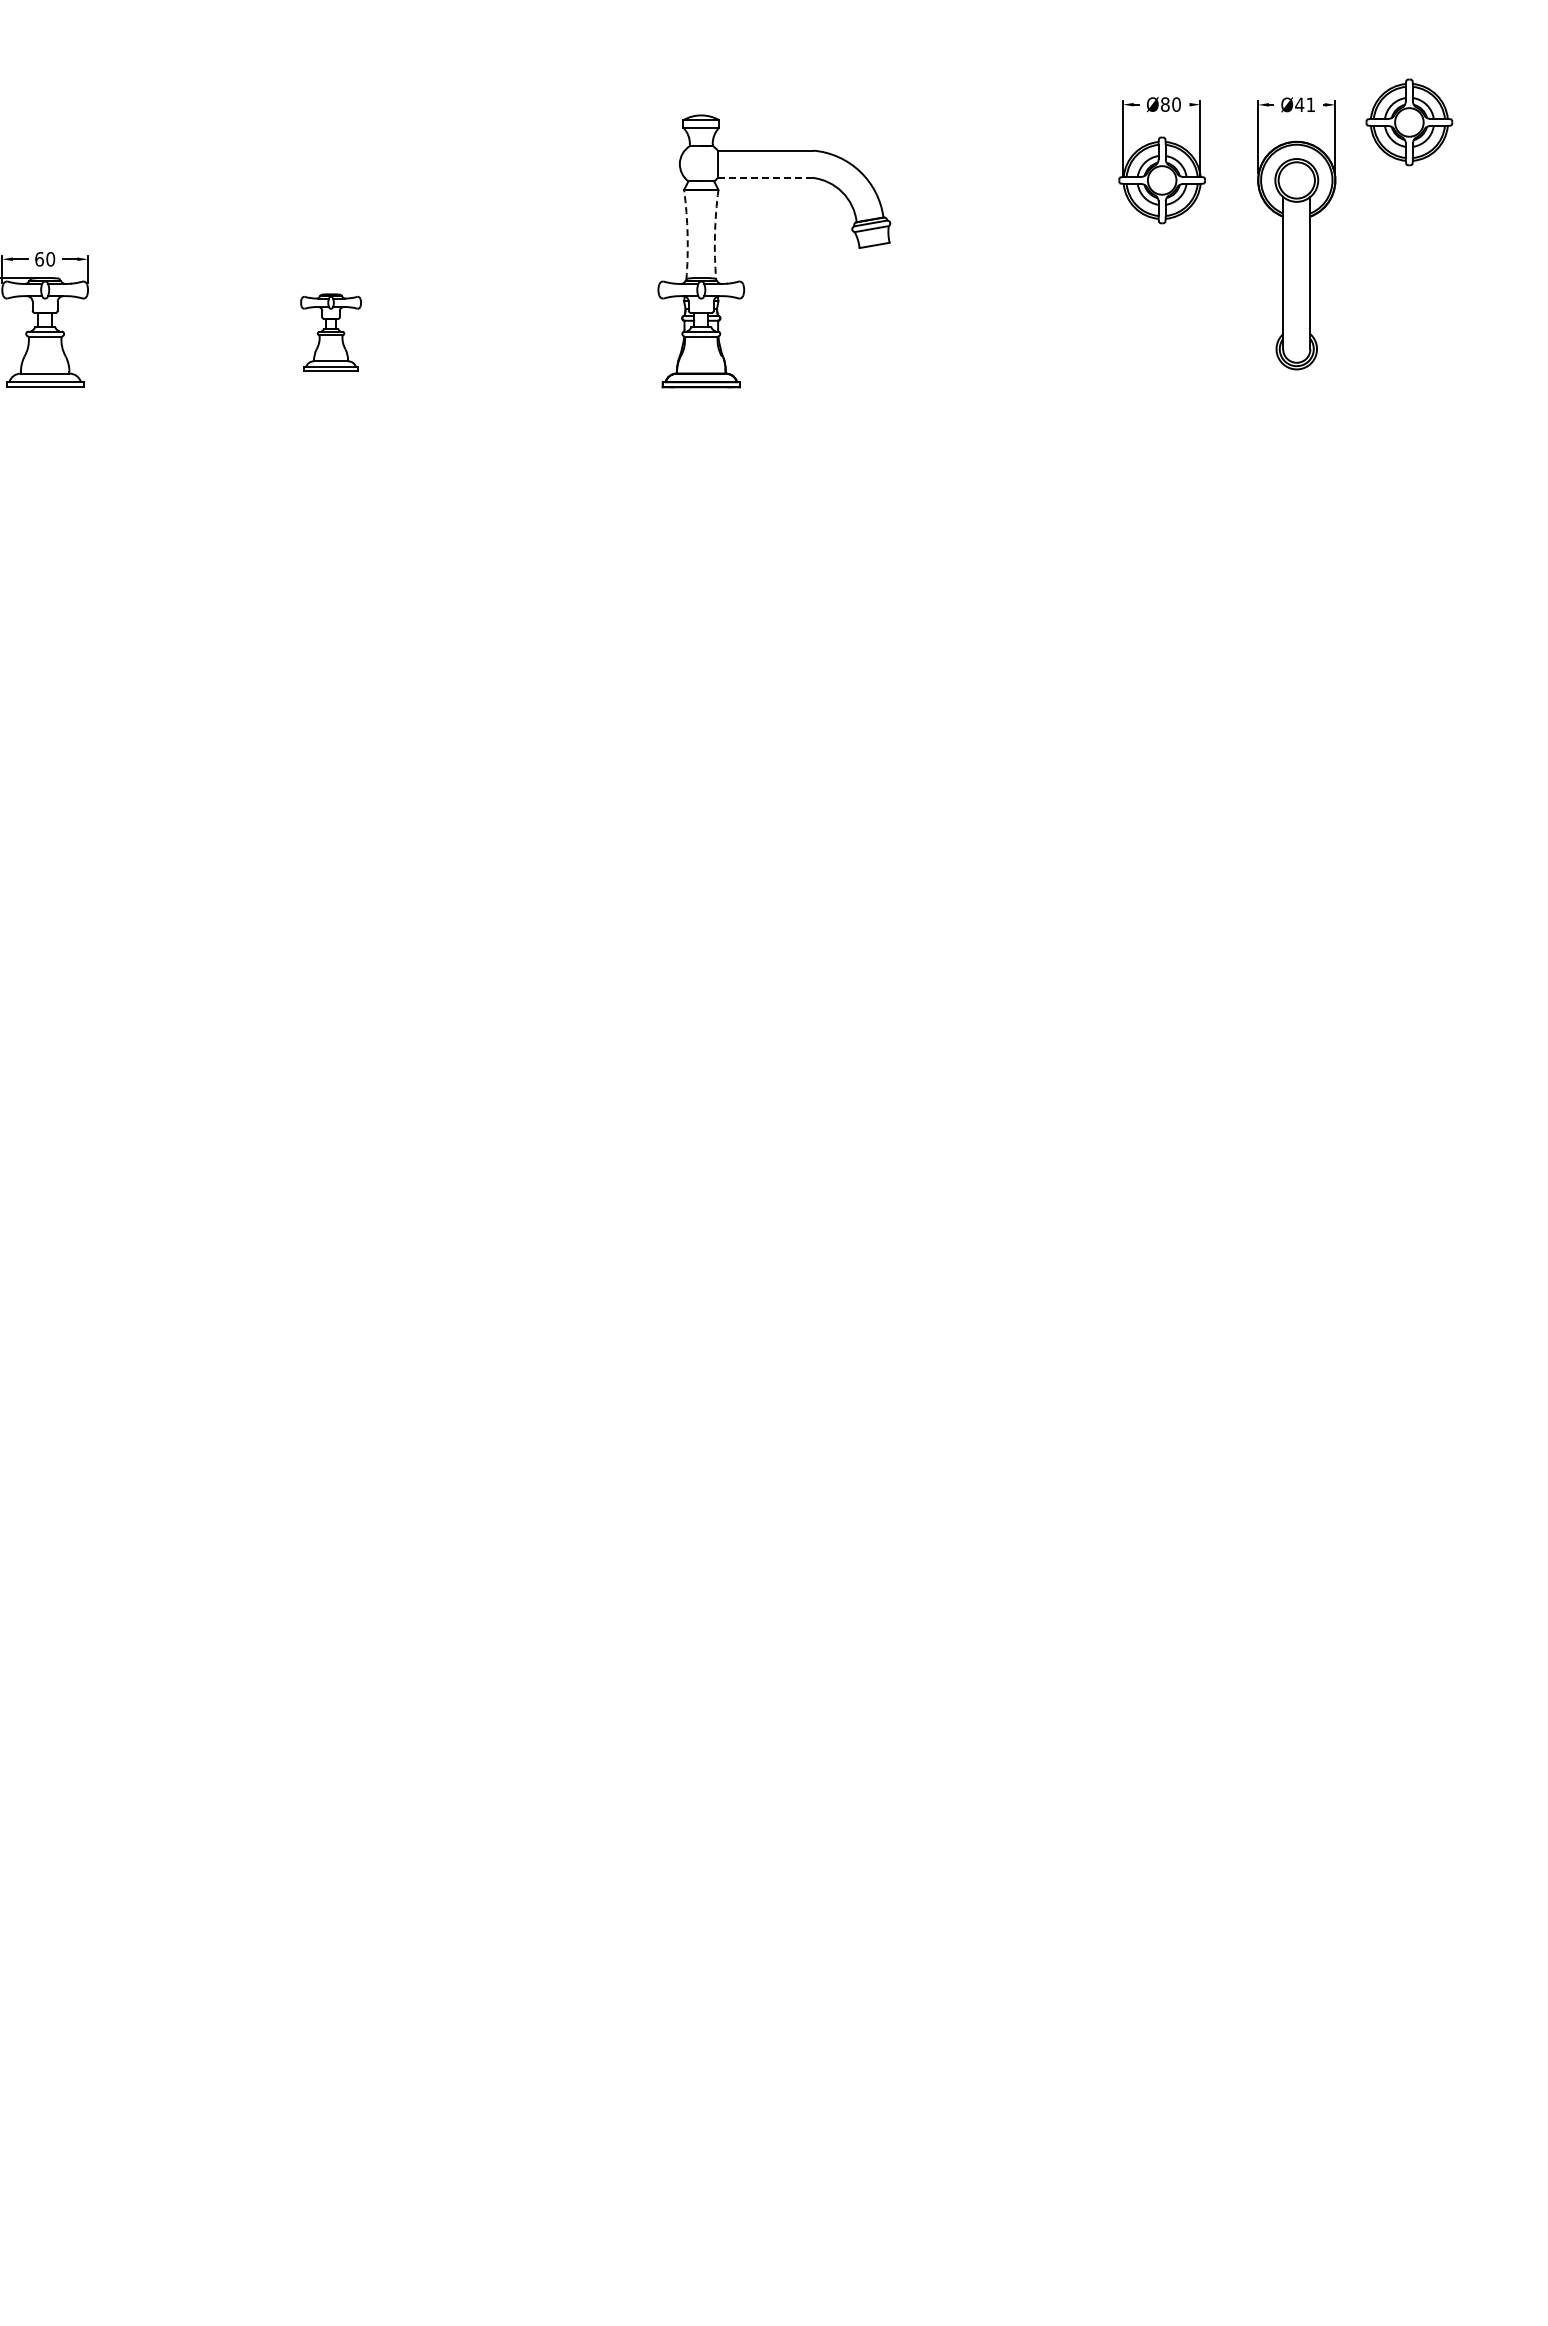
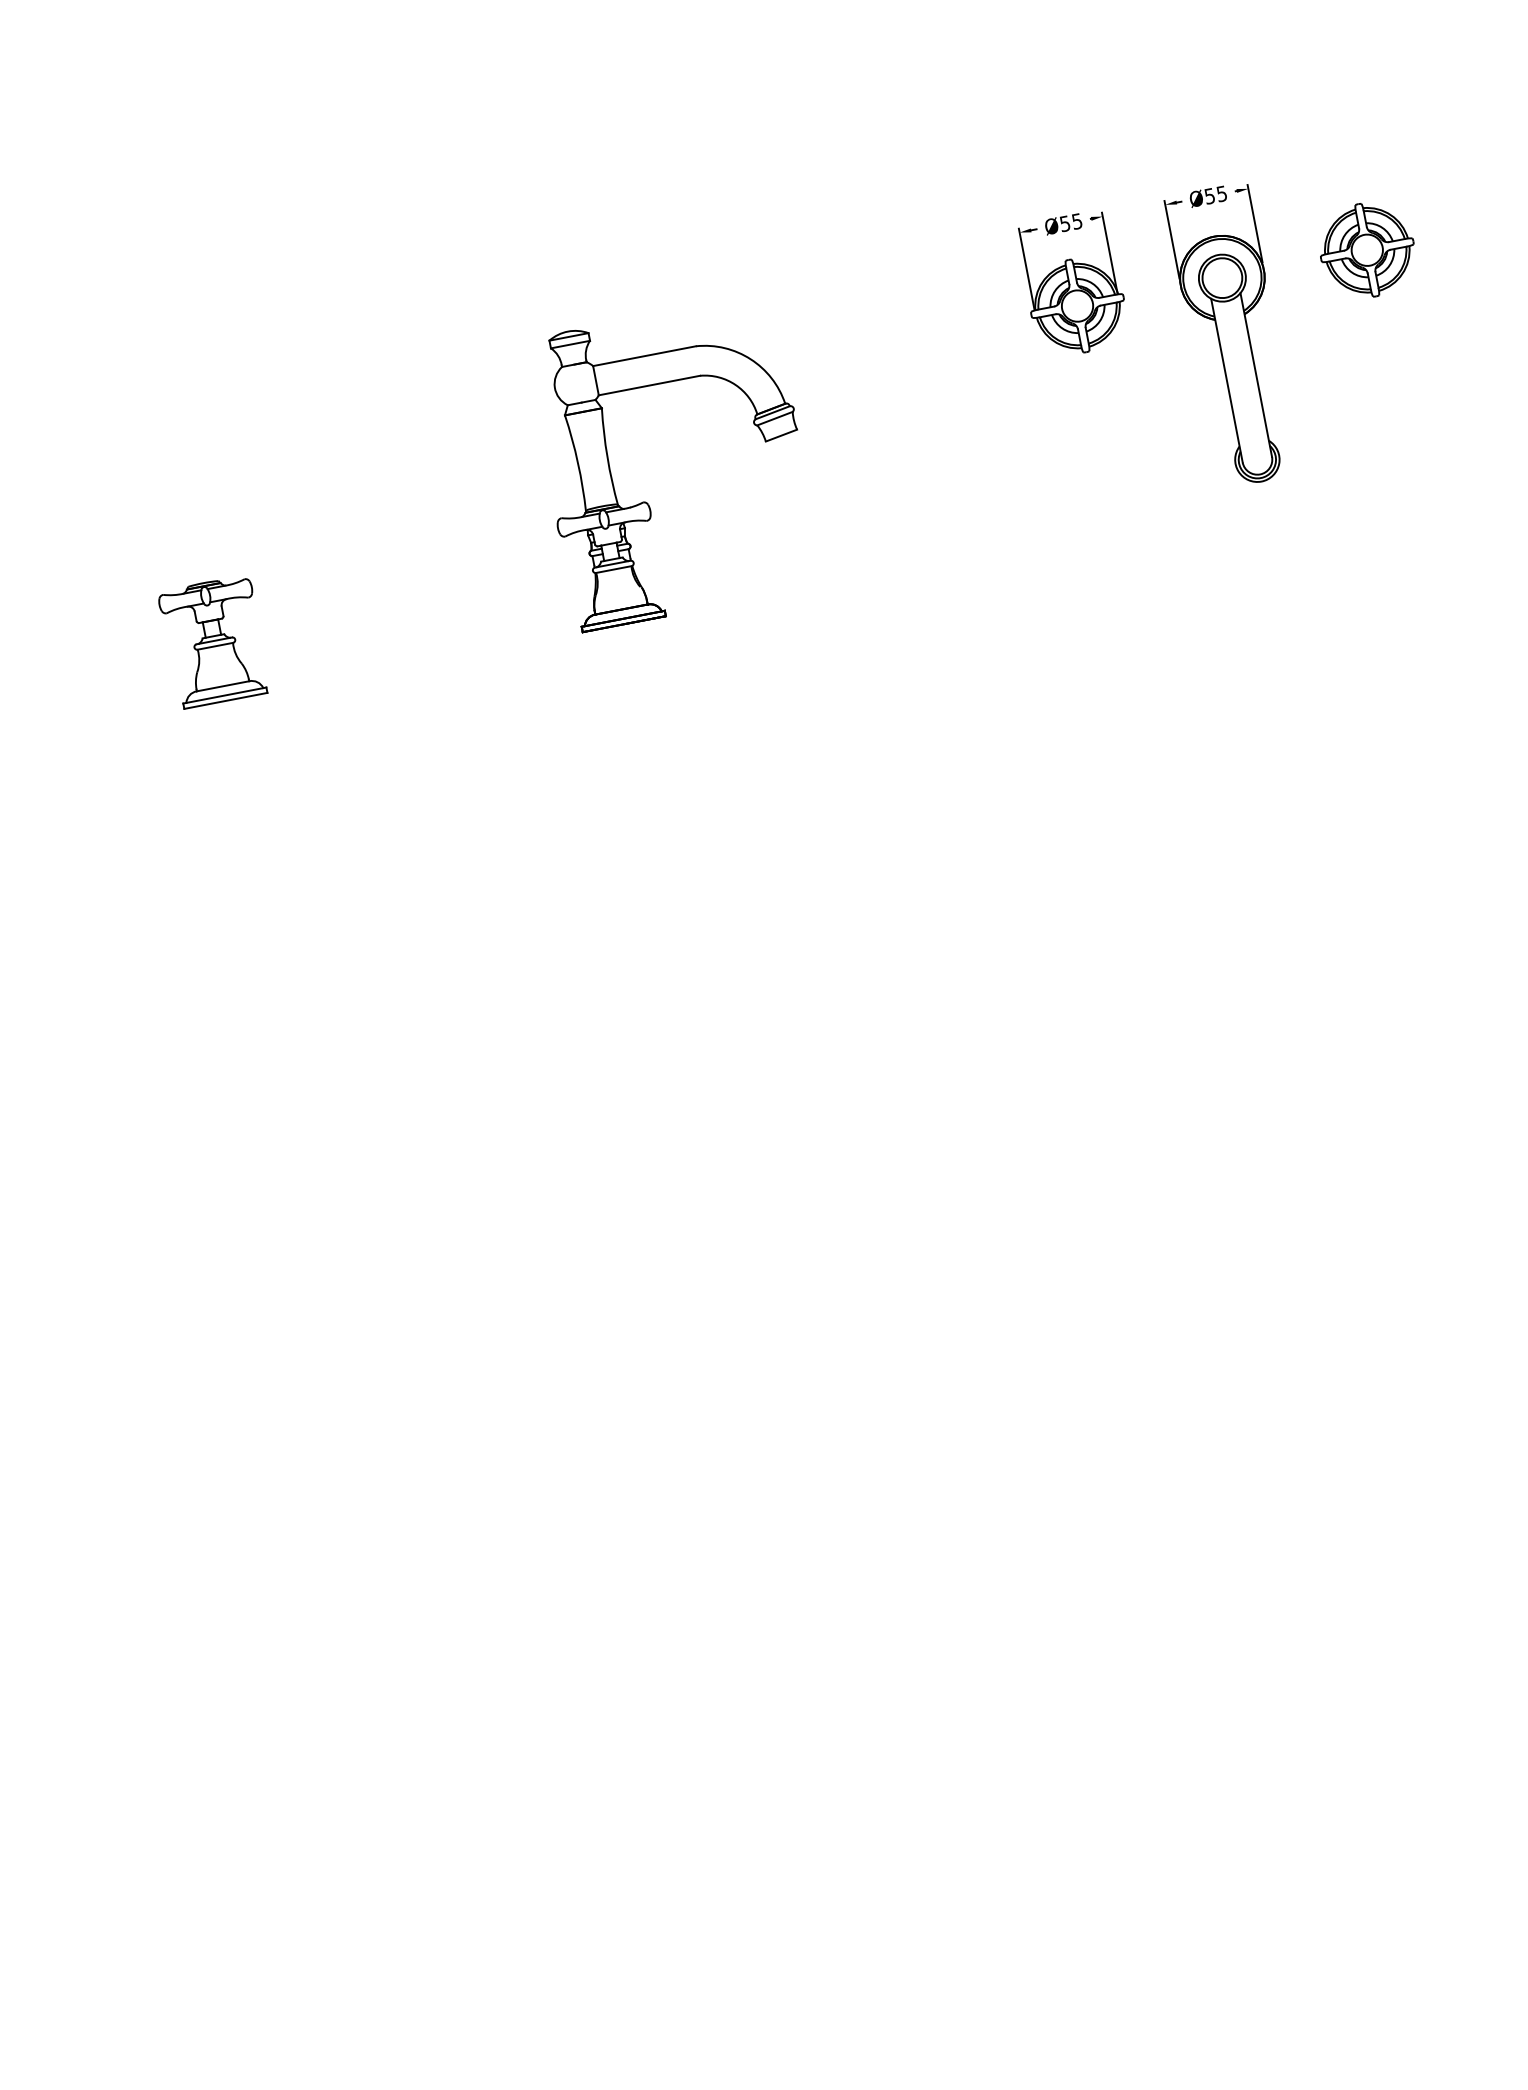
text: (1170, 104) -> (1070, 222), Ø80 -> Ø55
text: (1304, 104) -> (1214, 194), Ø41 -> Ø55
part: (1409, 122) -> (1367, 250), moved
line: (765, 177) -> (649, 385), dashed -> solid
arc: (687, 234) -> (577, 462), dashed -> solid
arc: (714, 234) -> (606, 457), dashed -> solid
part: (330, 332) -> (213, 642), size x1.43

